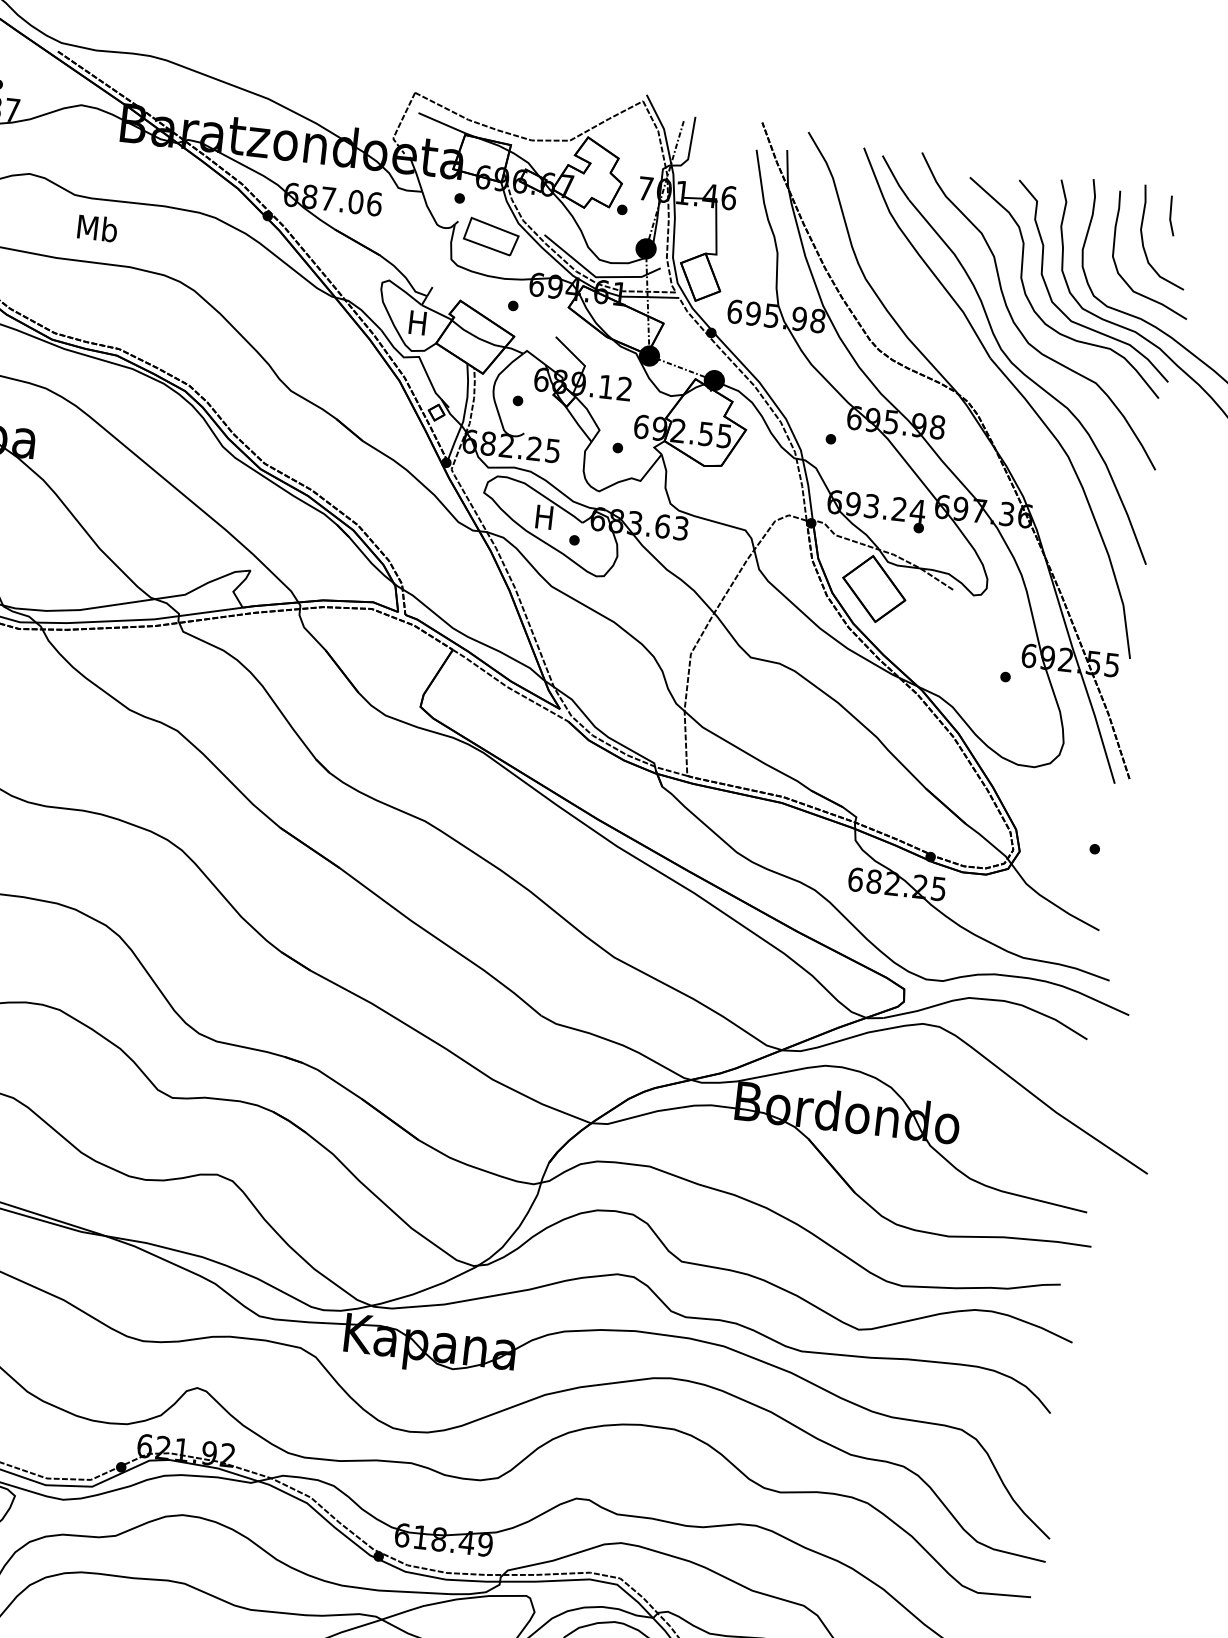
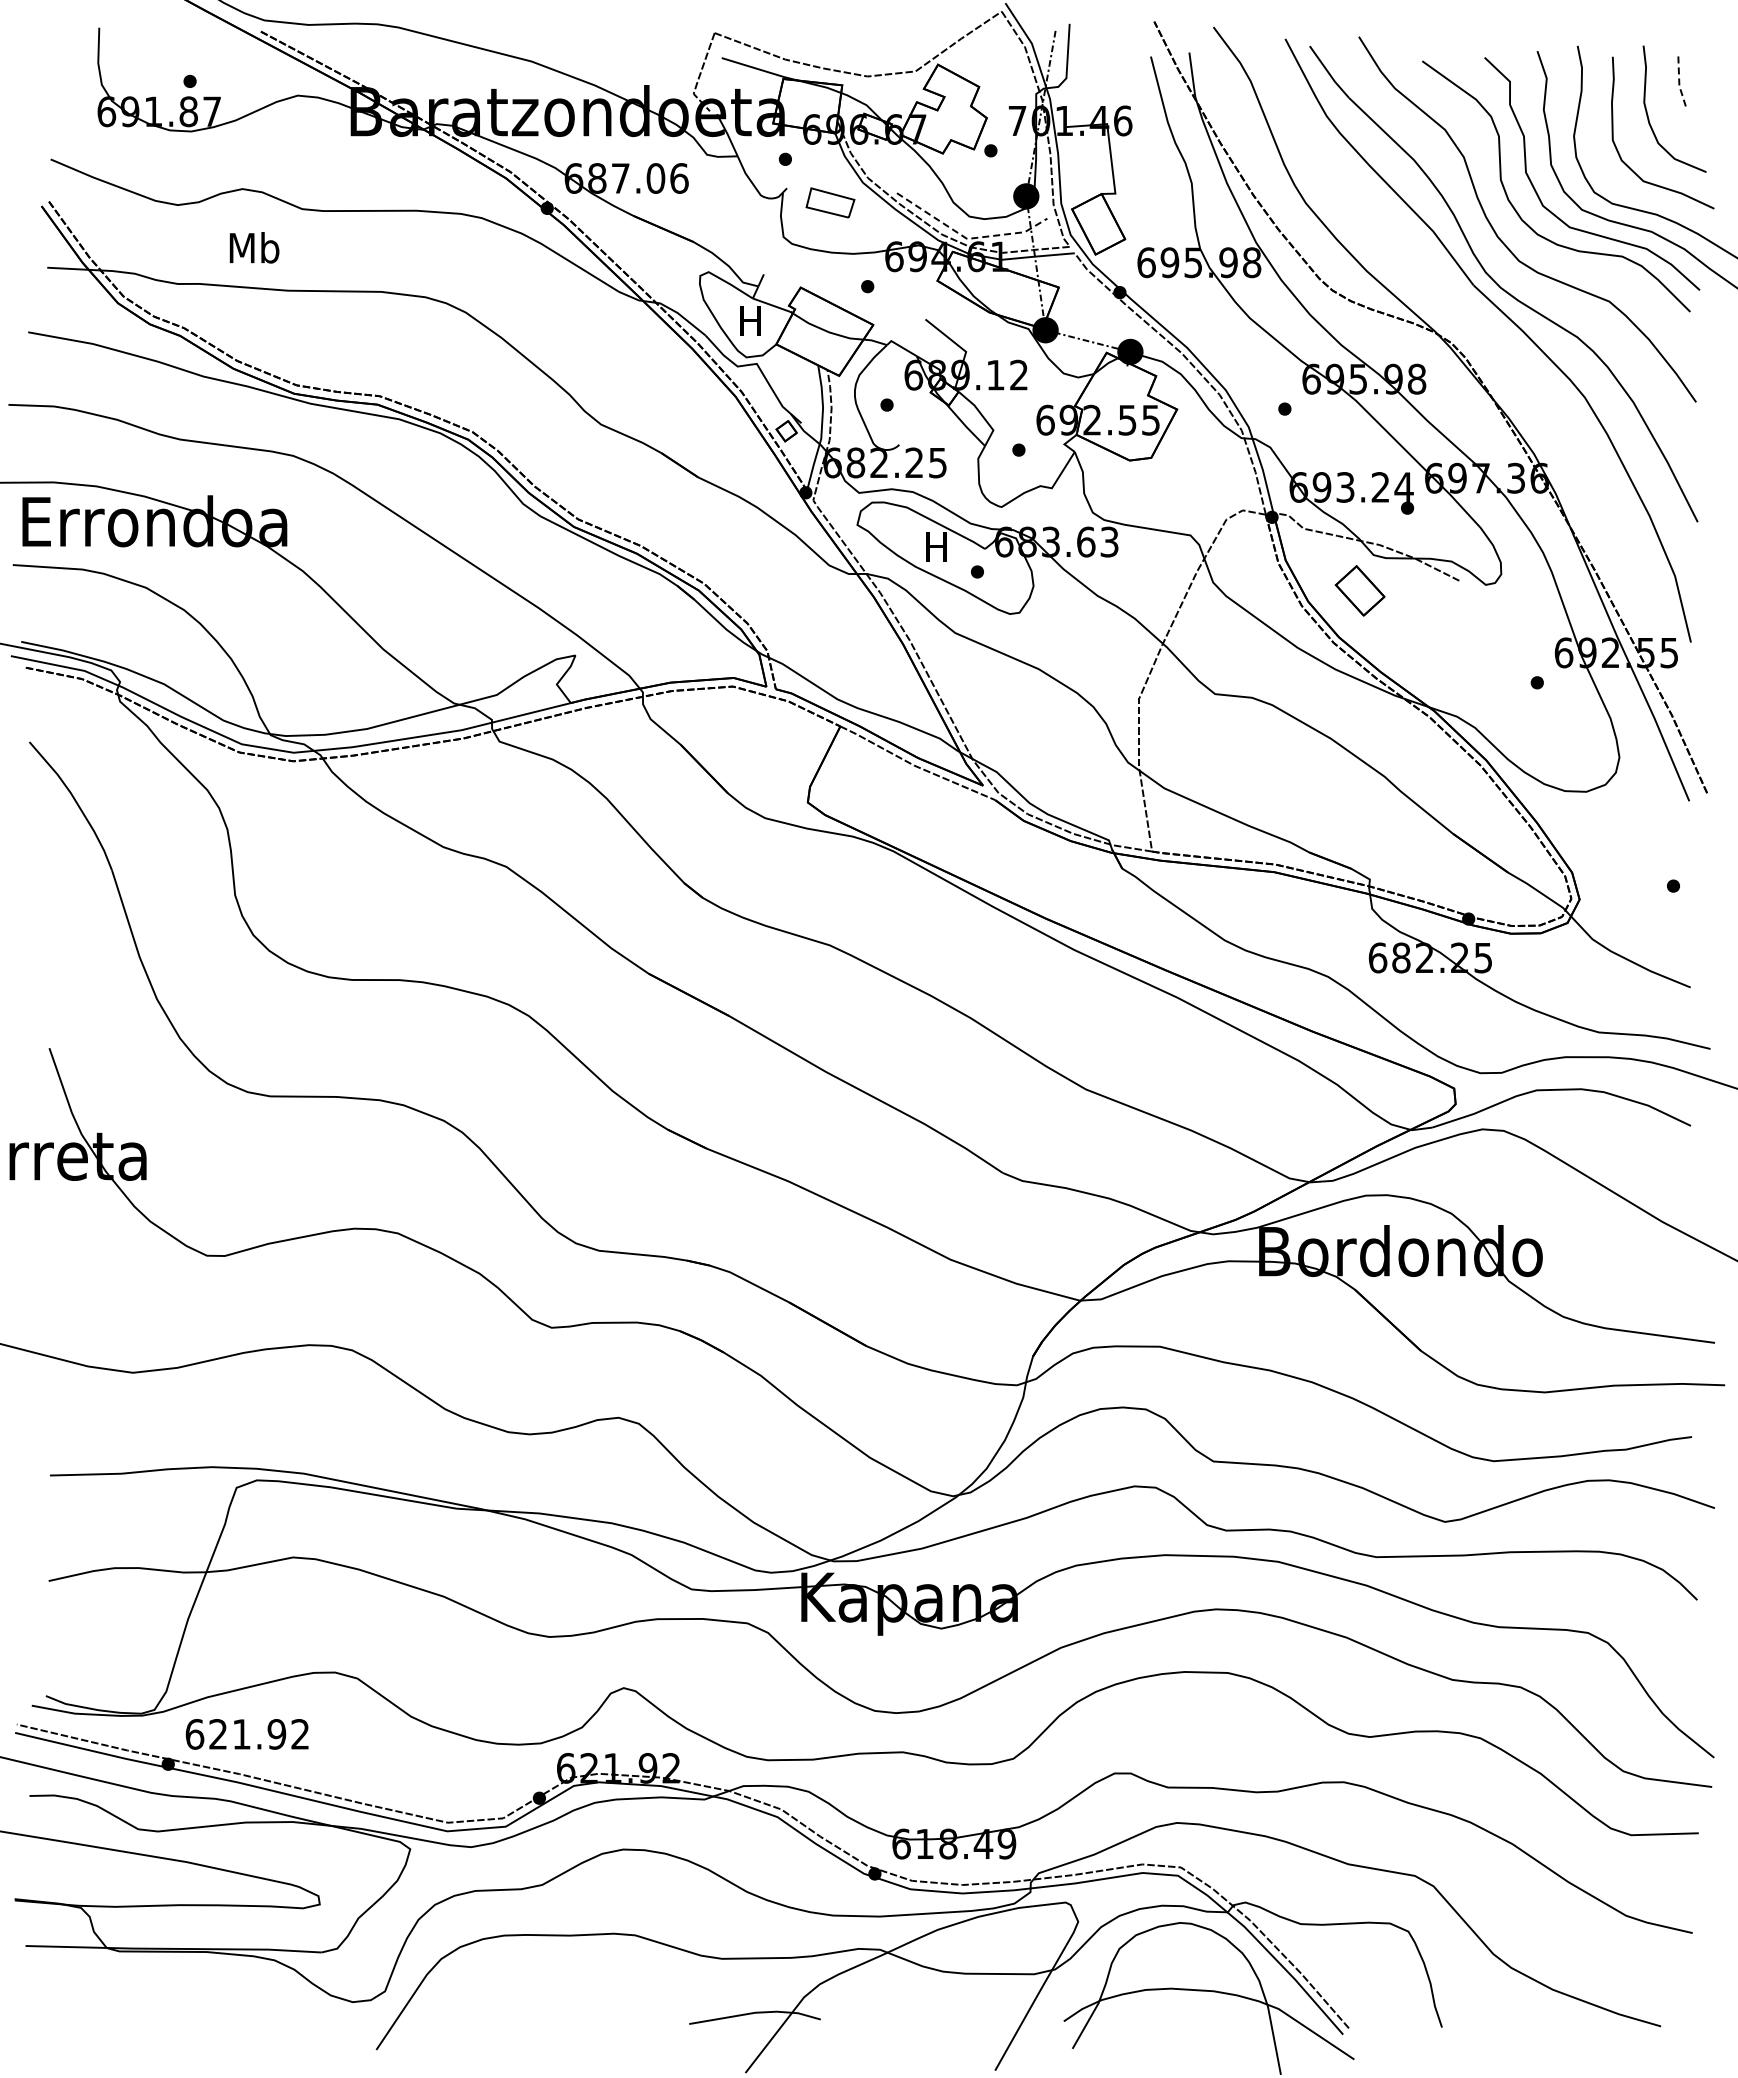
line: (1170, 216) -> (1679, 82), solid -> dashed
text: (97, 228) -> (254, 247), moved
part: (491, 236) -> (830, 202), size x0.7
line: (596, 276) -> (968, 238), solid -> dashed
part: (873, 588) -> (1359, 590), size x0.6

